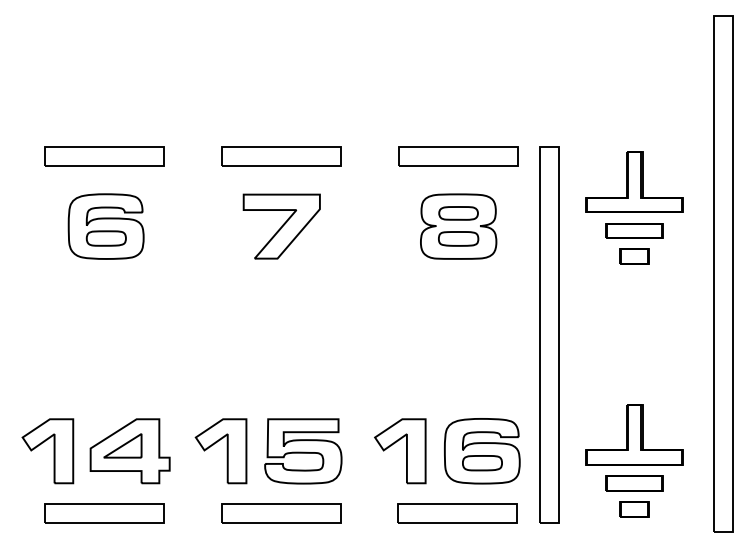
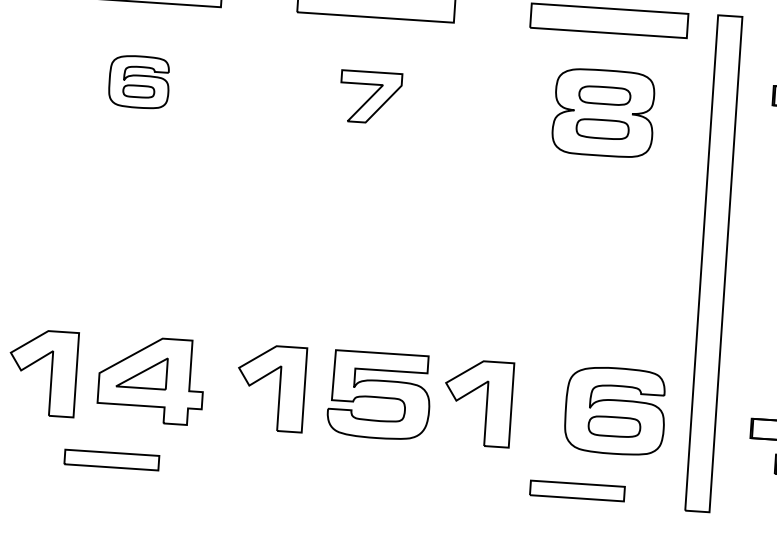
part: (105, 226) -> (138, 81), size x0.6
part: (281, 226) -> (370, 97), size x0.6
part: (400, 451) -> (478, 403), moved
part: (104, 513) -> (112, 460), size x0.6
part: (281, 513) -> (345, 475), removed
part: (457, 513) -> (577, 490), size x0.6

